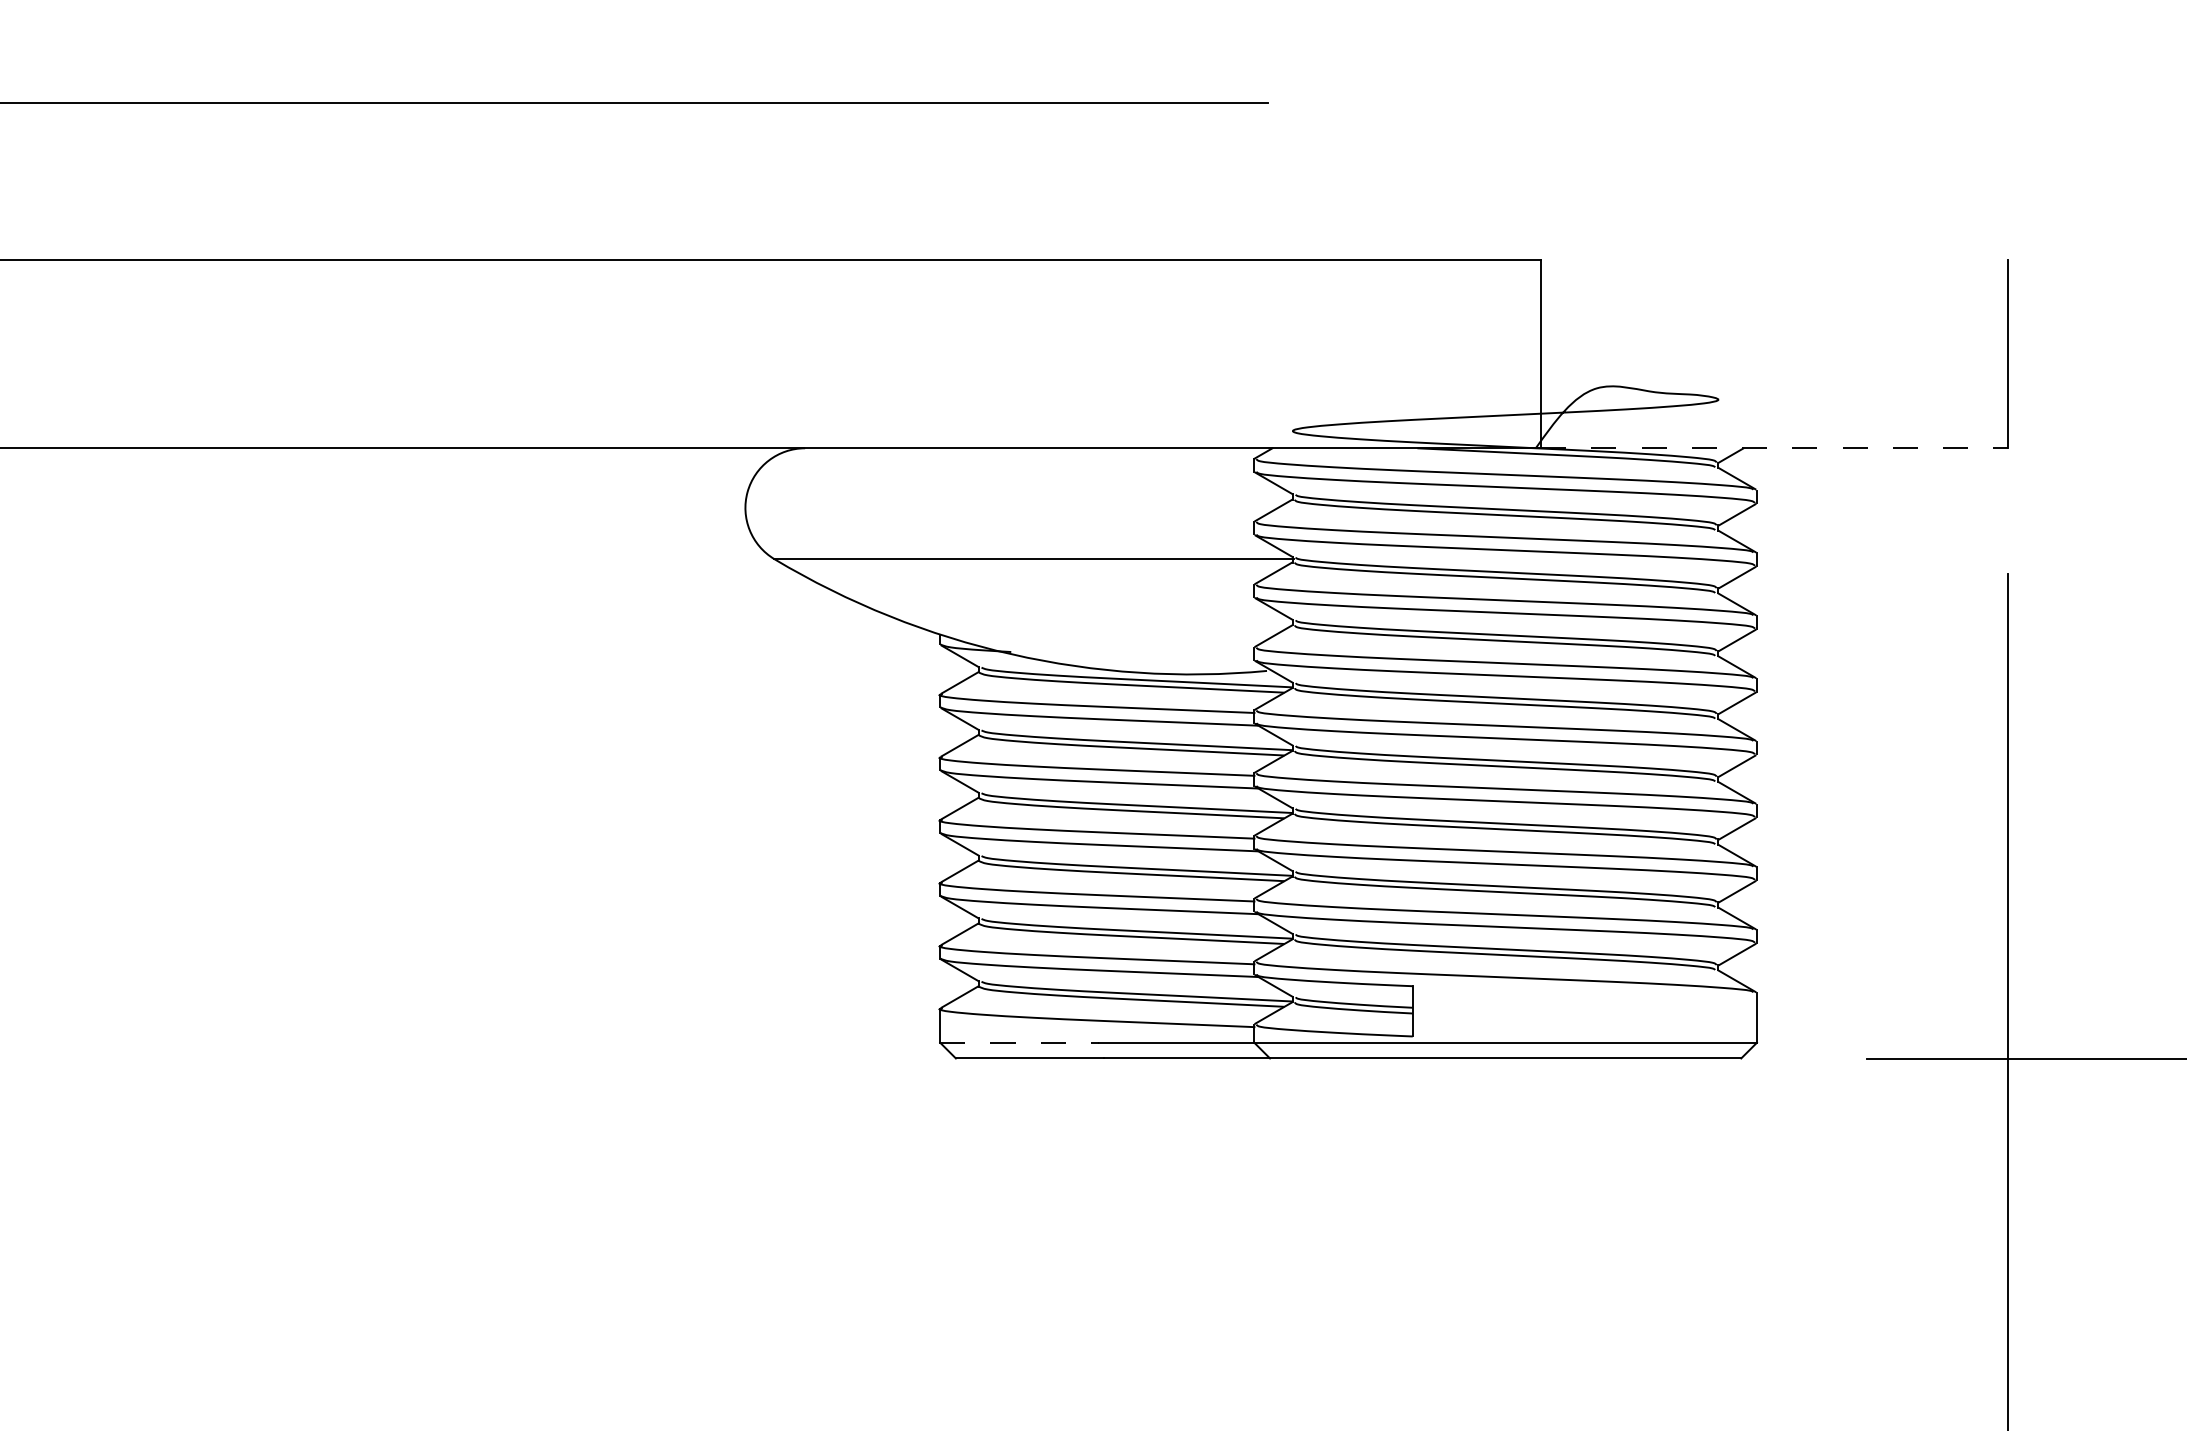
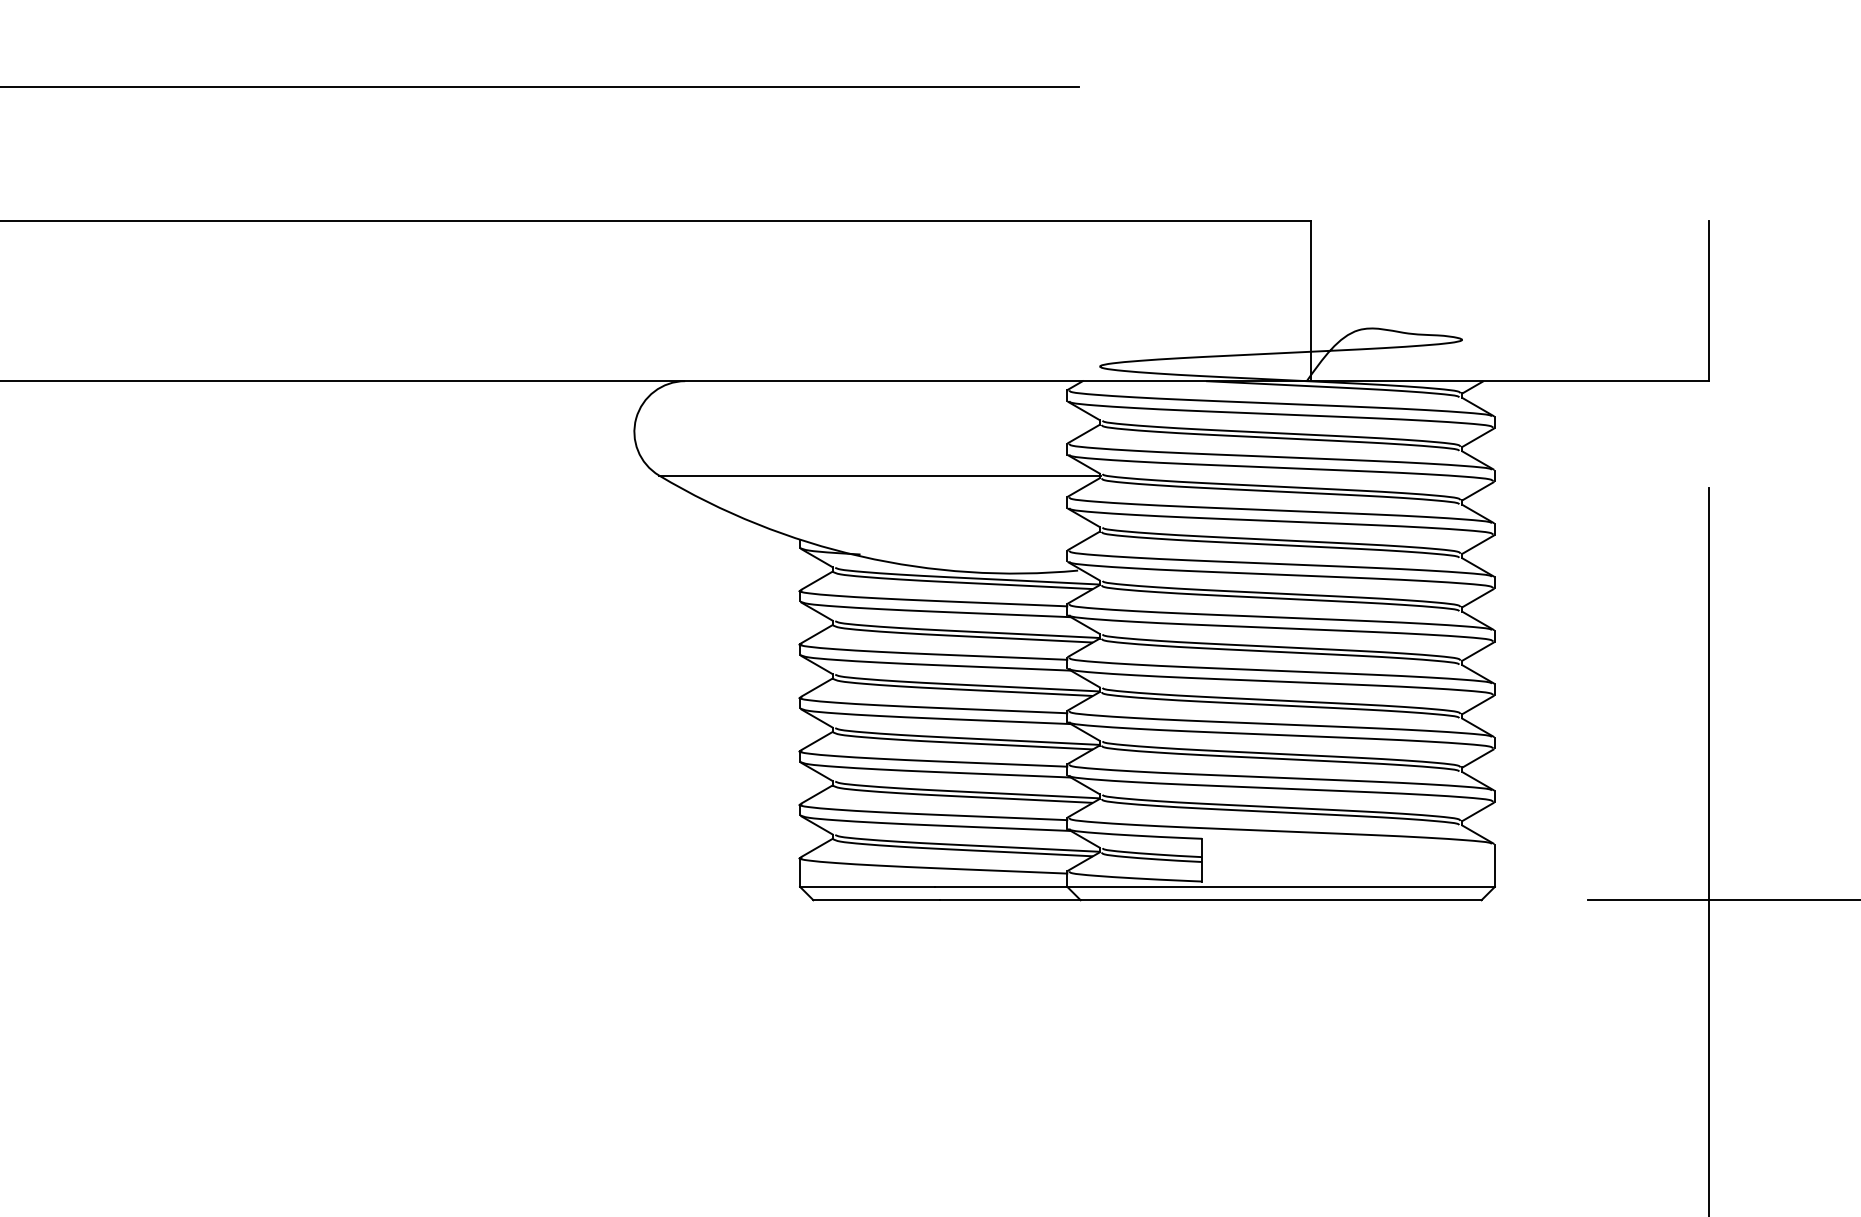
line: (1774, 448) -> (1509, 381), dashed -> solid
line: (1019, 1042) -> (867, 886), dashed -> solid

